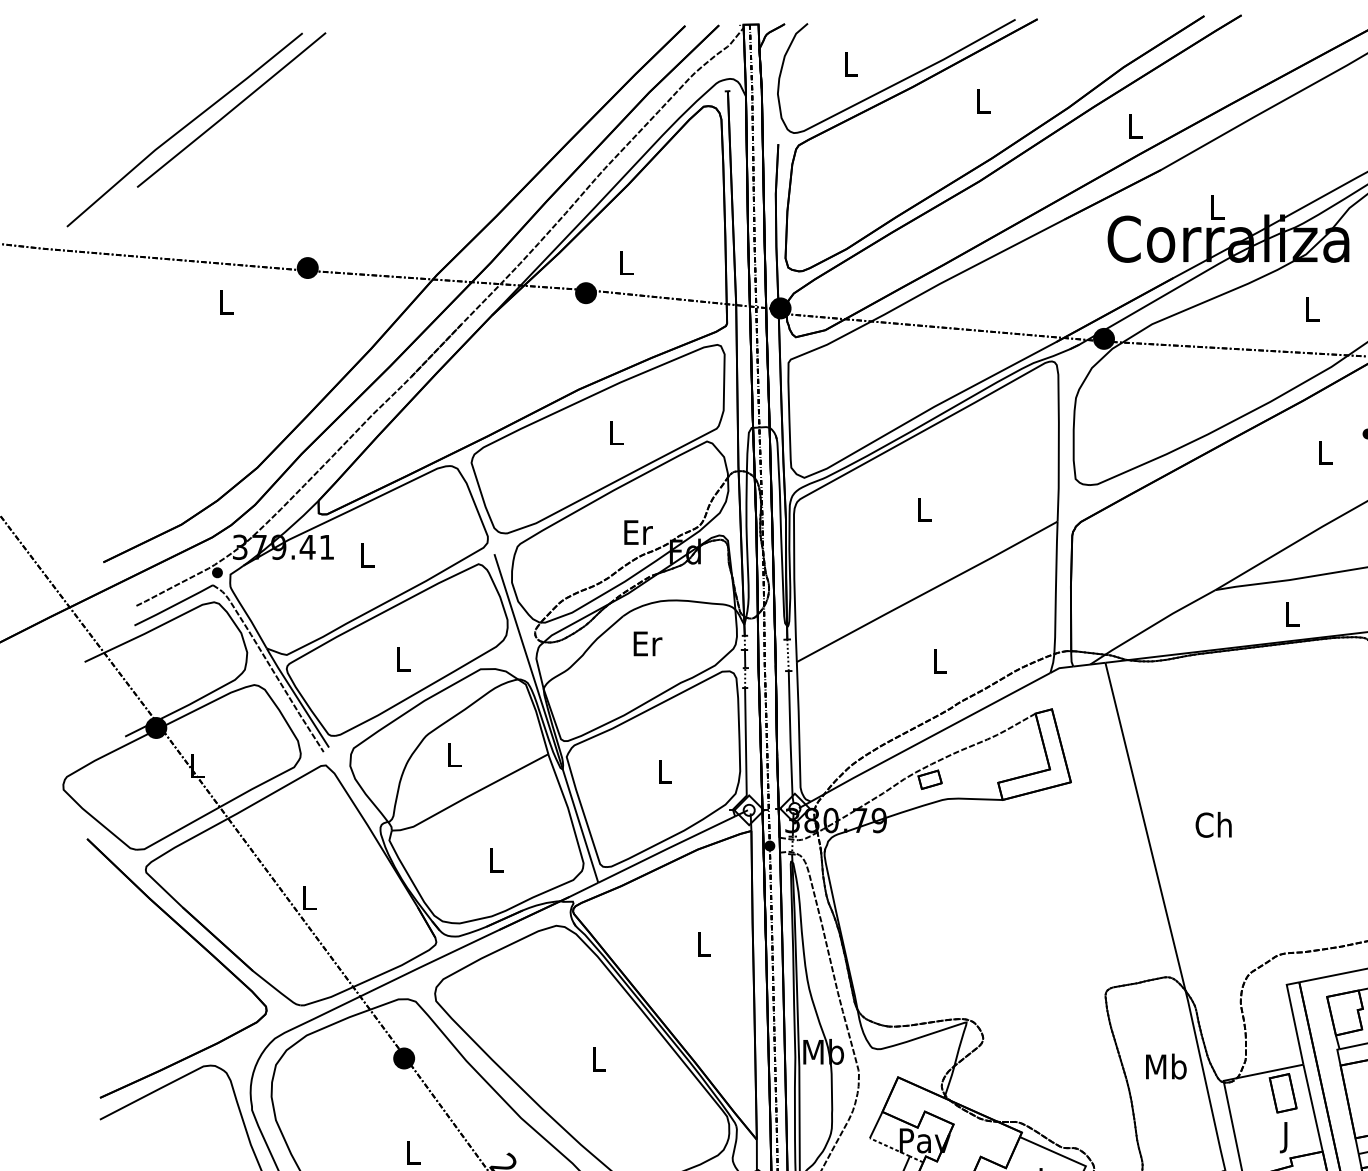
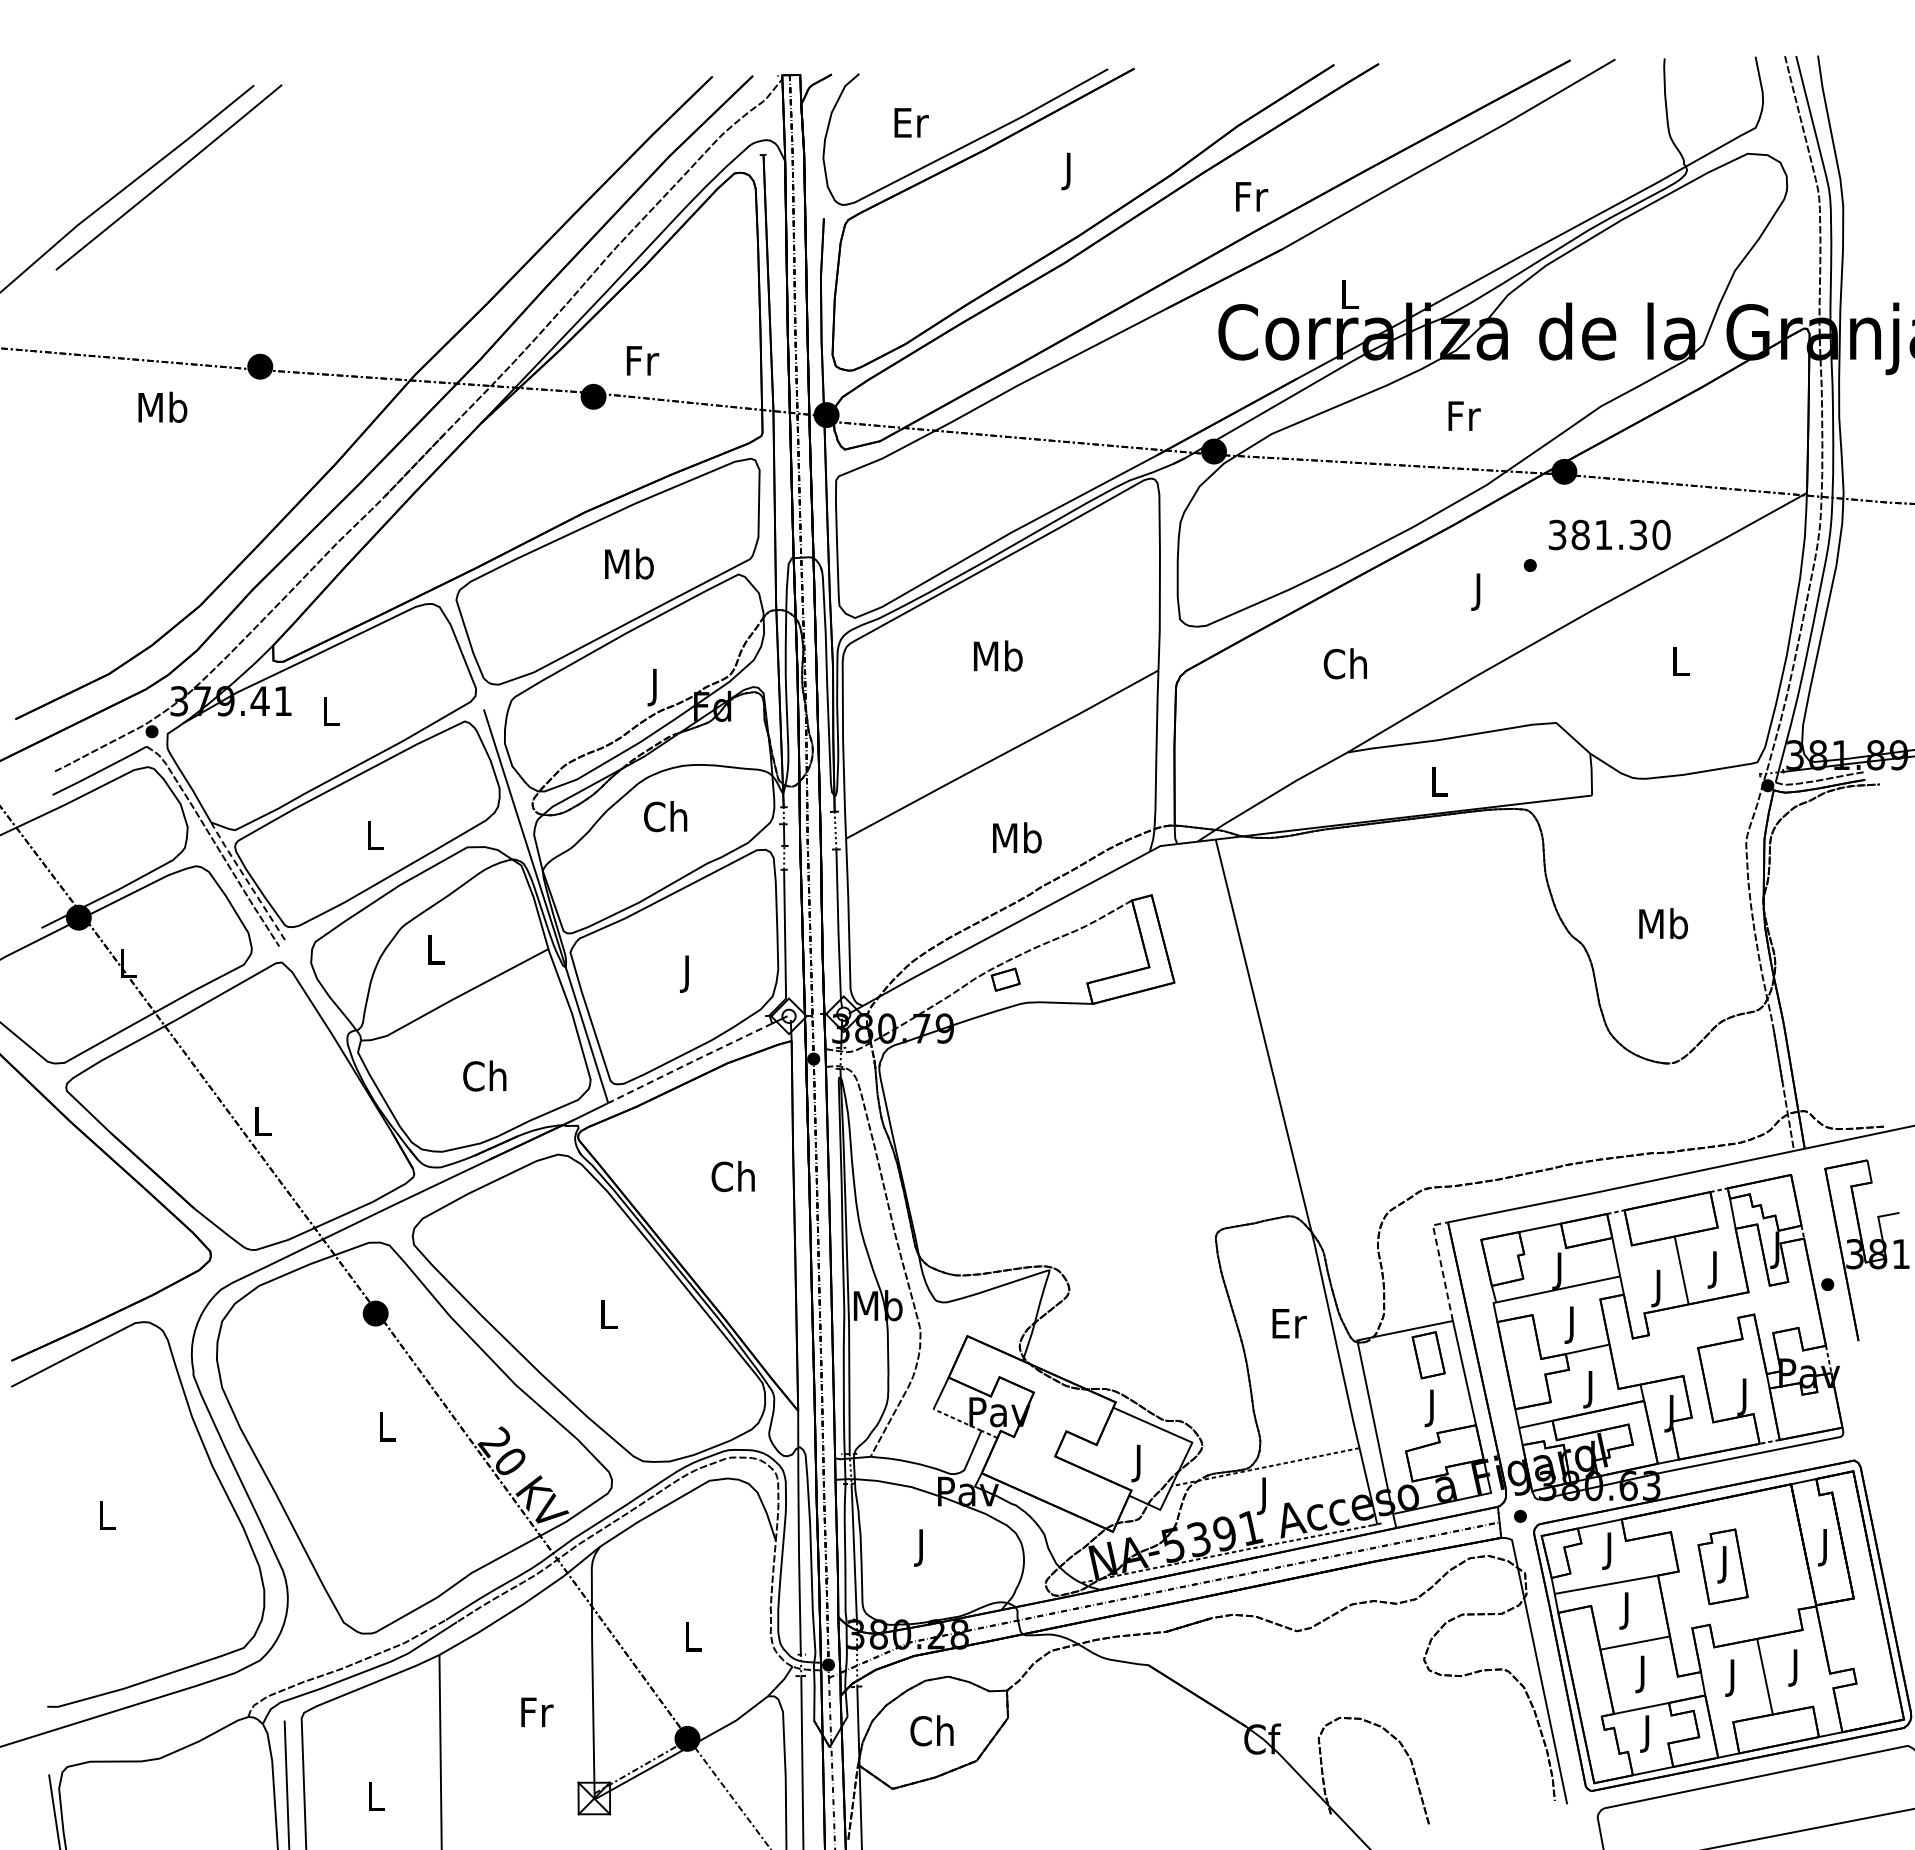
text: (851, 64) -> (911, 122), L -> Er
text: (983, 105) -> (1069, 171), L -> J
text: (1136, 125) -> (1252, 196), L -> Fr
text: (626, 262) -> (642, 360), L -> Fr
text: (226, 301) -> (162, 406), L -> Mb
text: (1313, 308) -> (1464, 415), L -> Fr
text: (616, 432) -> (629, 563), L -> Mb
text: (1325, 455) -> (1479, 591), L -> J
text: (924, 509) -> (998, 655), L -> Mb
text: (638, 535) -> (656, 687), Er -> J
text: (646, 643) -> (665, 816), Er -> Ch
text: (939, 661) -> (1017, 837), L -> Mb
line: (297, 696) -> (247, 880), solid -> dashed
text: (665, 774) -> (688, 973), L -> J
text: (1212, 824) -> (1344, 663), moved
line: (666, 848) -> (690, 1062), solid -> dashed
text: (494, 859) -> (484, 1075), L -> Ch
text: (702, 944) -> (732, 1176), L -> Ch
line: (1293, 1017) -> (1441, 1264), solid -> dashed
text: (1166, 1065) -> (1288, 1322), Mb -> Er

